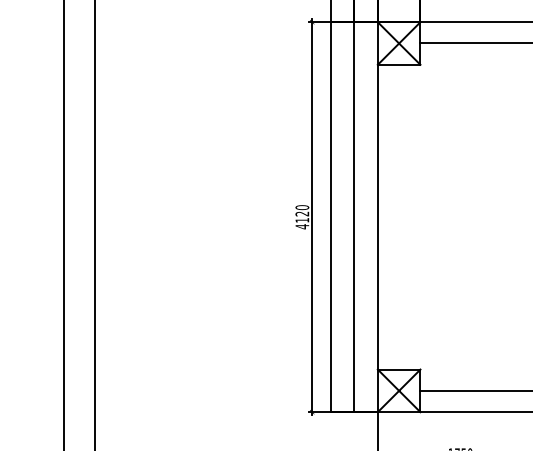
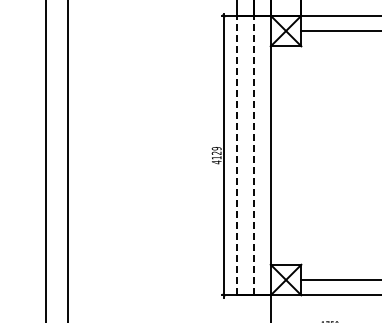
text: (303, 207) -> (217, 148), 4120 -> 4129
line: (329, 217) -> (236, 155), solid -> dashed
line: (353, 217) -> (253, 155), solid -> dashed

